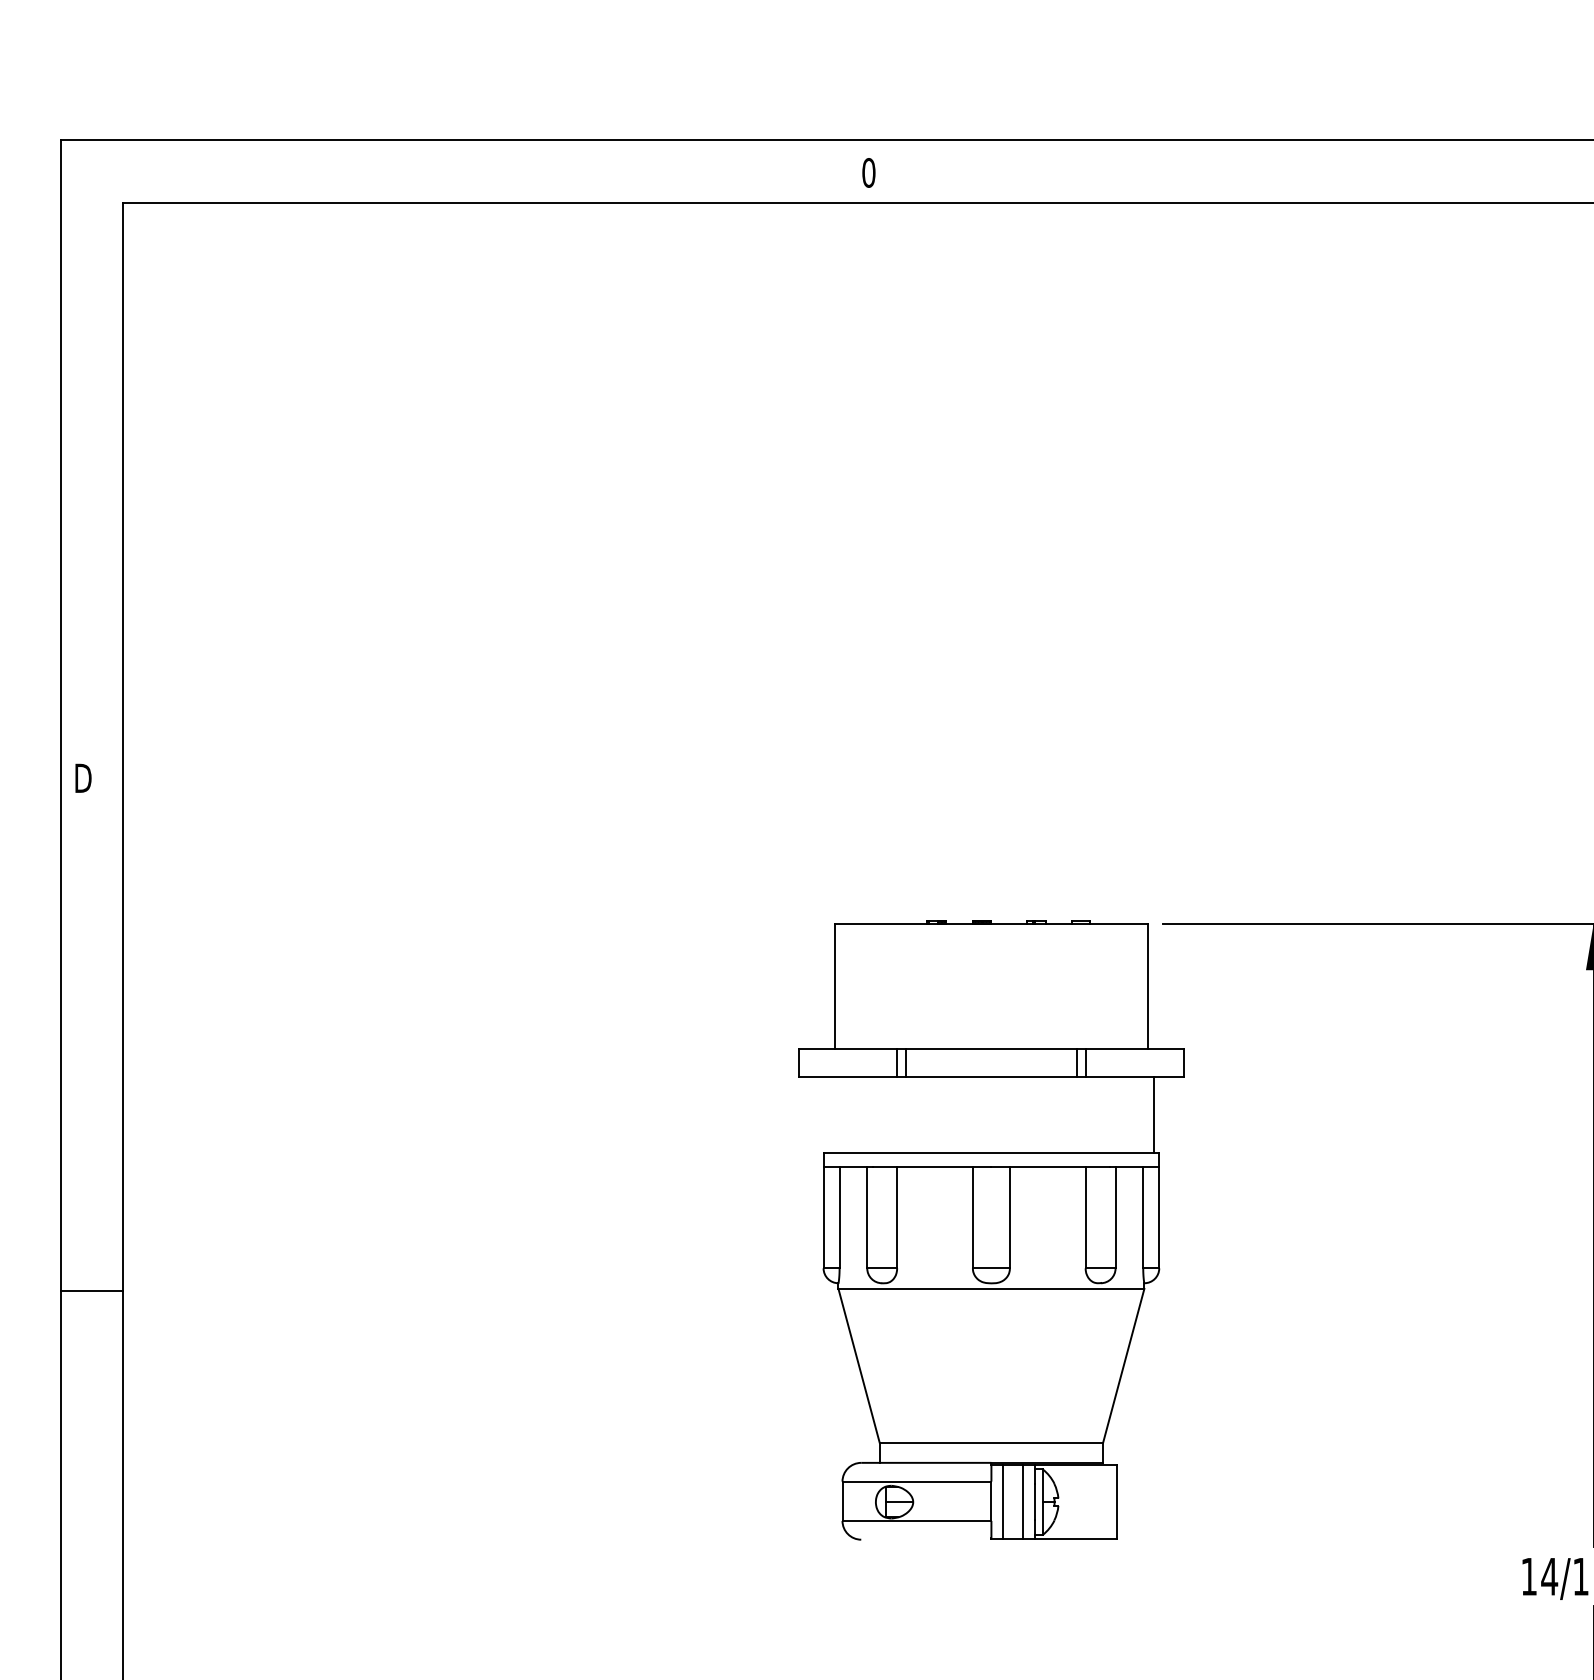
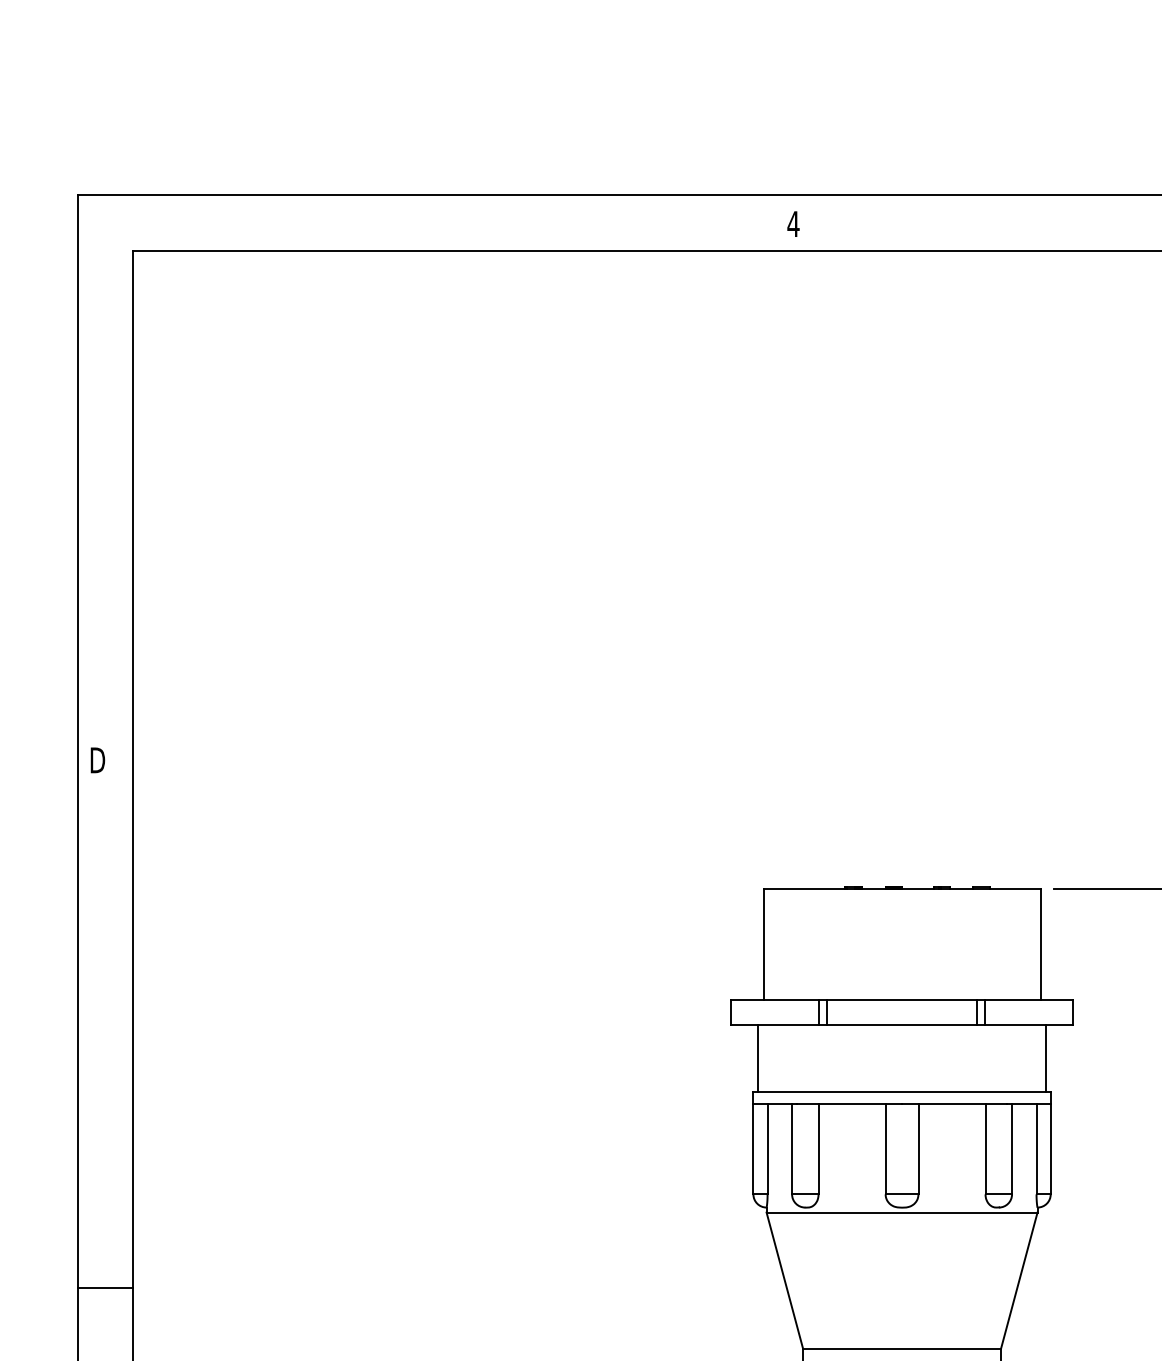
text: (868, 172) -> (793, 223), 0 -> 4
line: (829, 1114) -> (758, 1058), added
line: (91, 1291) -> (105, 1288), moved

